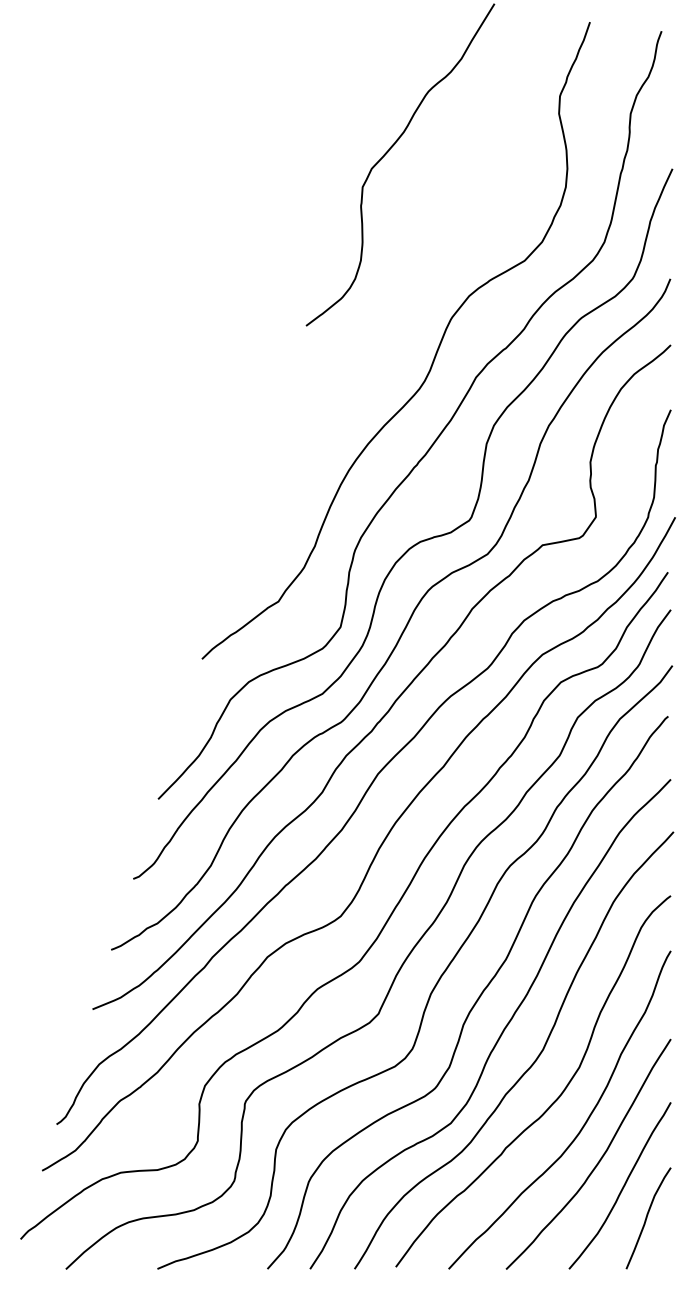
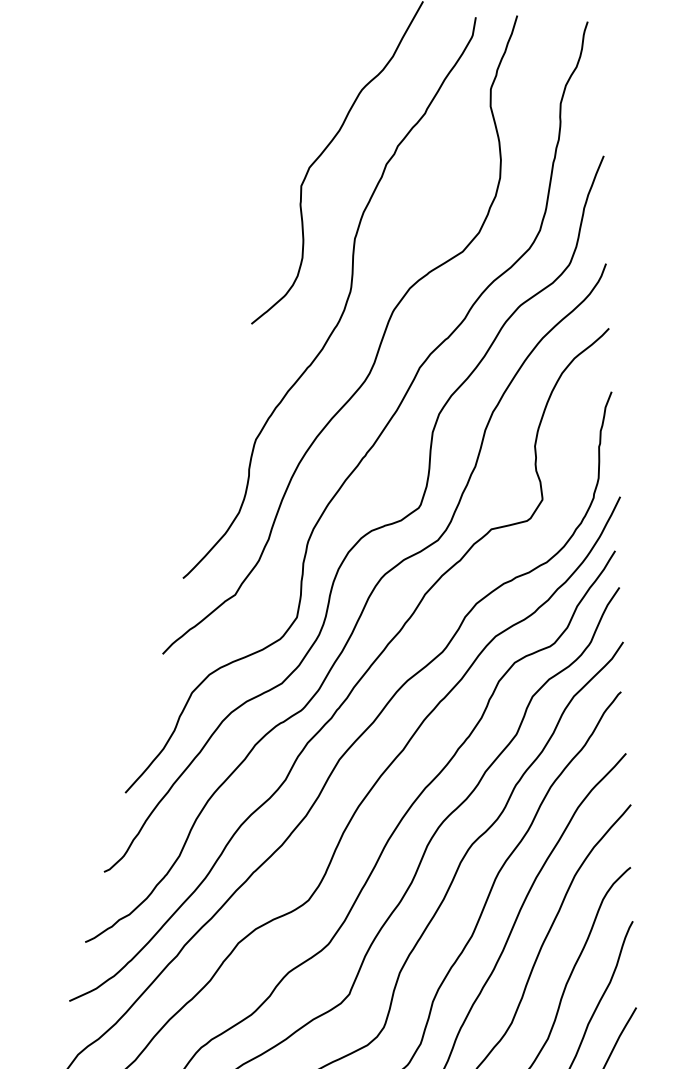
curve: (403, 306) -> (345, 301), added

